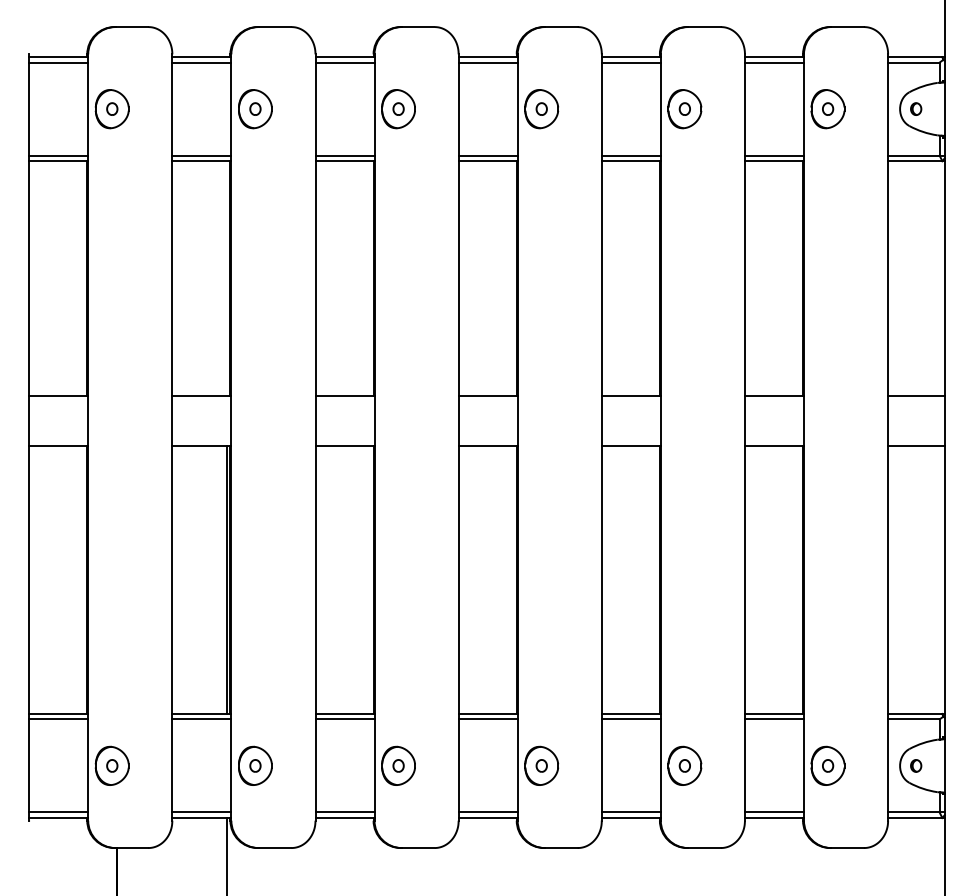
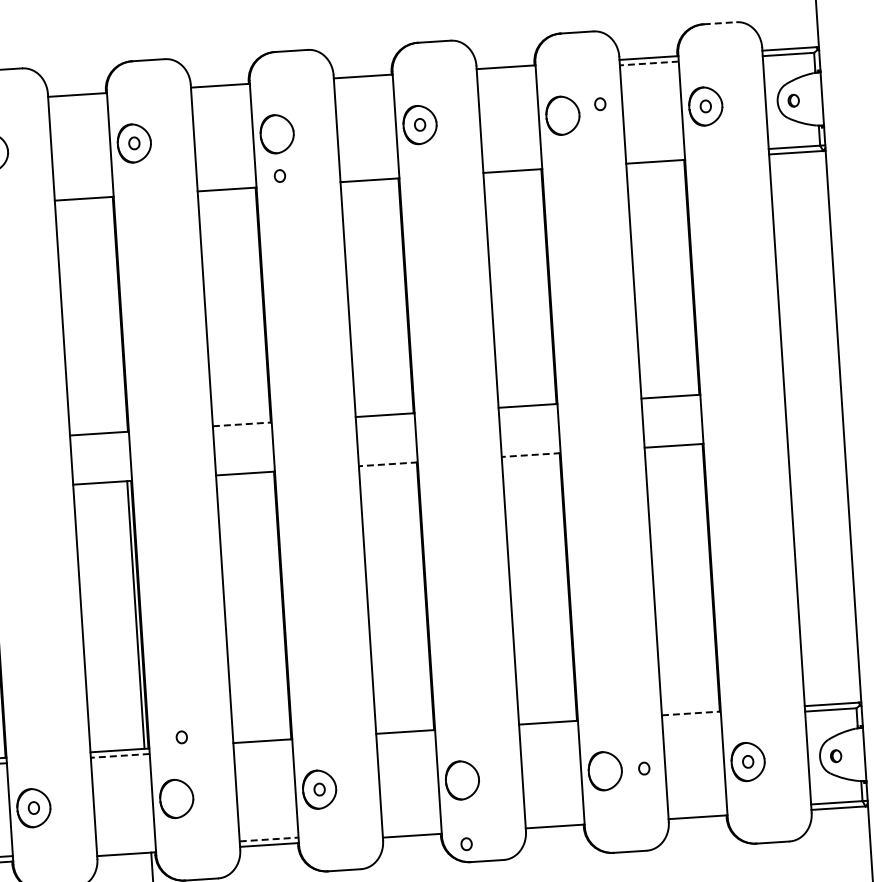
line: (848, 27) -> (720, 23), solid -> dashed
line: (201, 62) -> (77, 100), removed
line: (344, 62) -> (220, 91), removed
line: (487, 62) -> (362, 81), removed
line: (630, 62) -> (505, 72), removed
line: (774, 62) -> (649, 63), solid -> dashed
part: (398, 108) -> (279, 175), moved
part: (684, 108) -> (599, 103), moved
line: (201, 155) -> (83, 193), removed
line: (344, 155) -> (226, 183), removed
line: (487, 155) -> (368, 174), removed
line: (630, 155) -> (511, 165), removed
line: (773, 155) -> (654, 156), removed
line: (345, 396) -> (242, 424), solid -> dashed
line: (916, 396) -> (812, 387), removed
line: (488, 445) -> (388, 464), solid -> dashed
line: (631, 445) -> (531, 454), solid -> dashed
line: (916, 445) -> (815, 436), removed
line: (774, 713) -> (691, 713), solid -> dashed
line: (201, 719) -> (119, 755), solid -> dashed
line: (344, 719) -> (262, 746), removed
line: (487, 719) -> (405, 737), removed
line: (630, 719) -> (548, 728), removed
line: (773, 719) -> (690, 719), removed
part: (255, 765) -> (181, 736), moved
part: (541, 765) -> (466, 843), moved
part: (684, 765) -> (643, 768), moved
line: (201, 812) -> (125, 848), removed
line: (345, 812) -> (269, 839), solid -> dashed
line: (487, 812) -> (411, 830), removed
line: (630, 812) -> (554, 821), removed
line: (773, 812) -> (696, 811), removed

